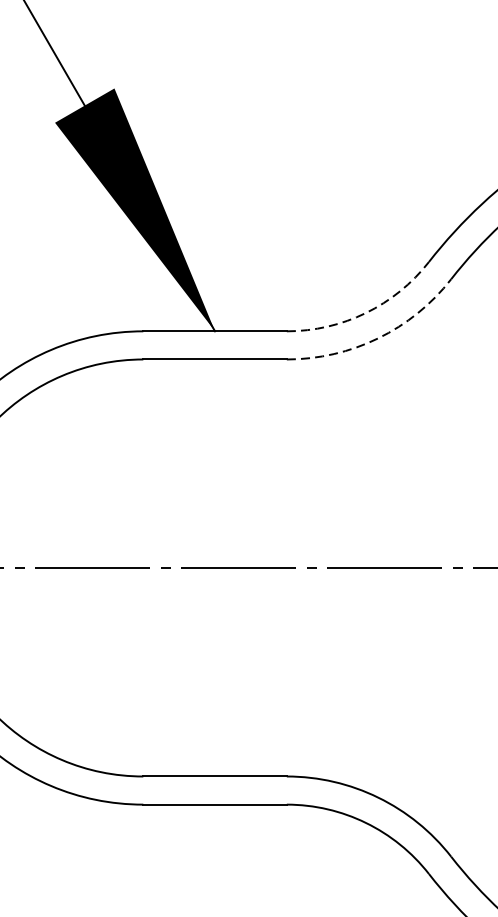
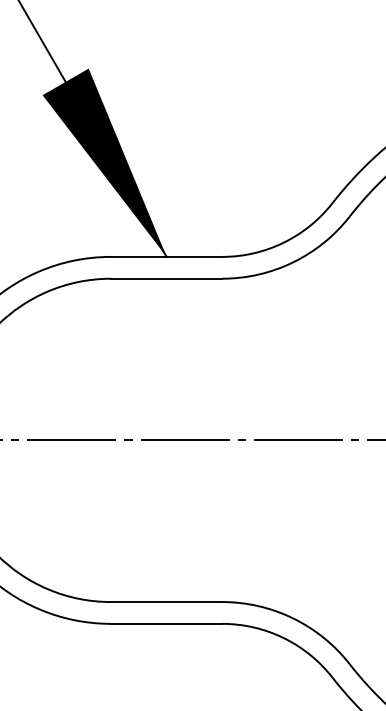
arc: (365, 312) -> (283, 242), dashed -> solid
arc: (378, 338) -> (293, 262), dashed -> solid

